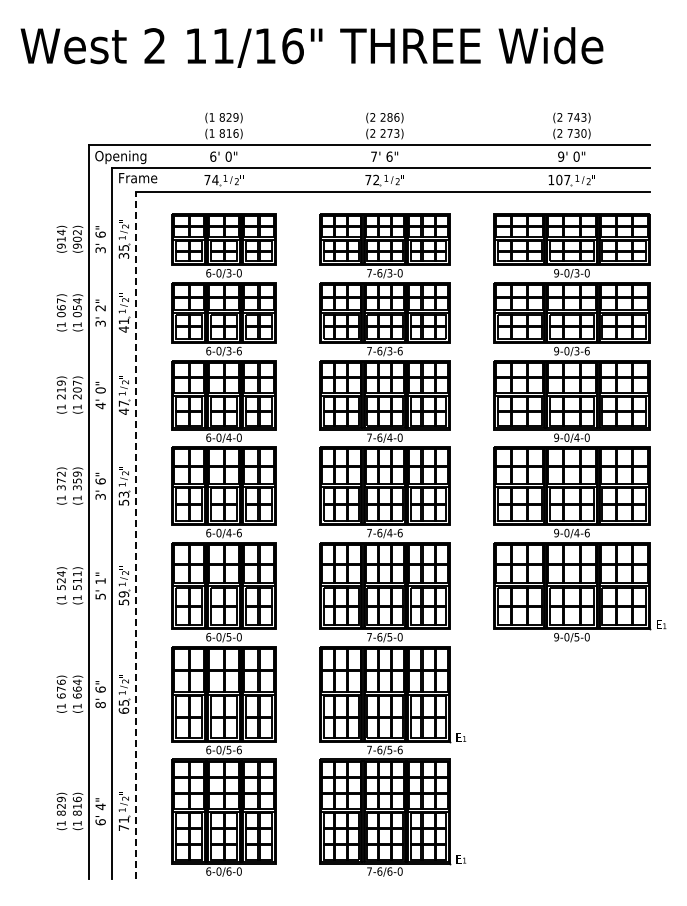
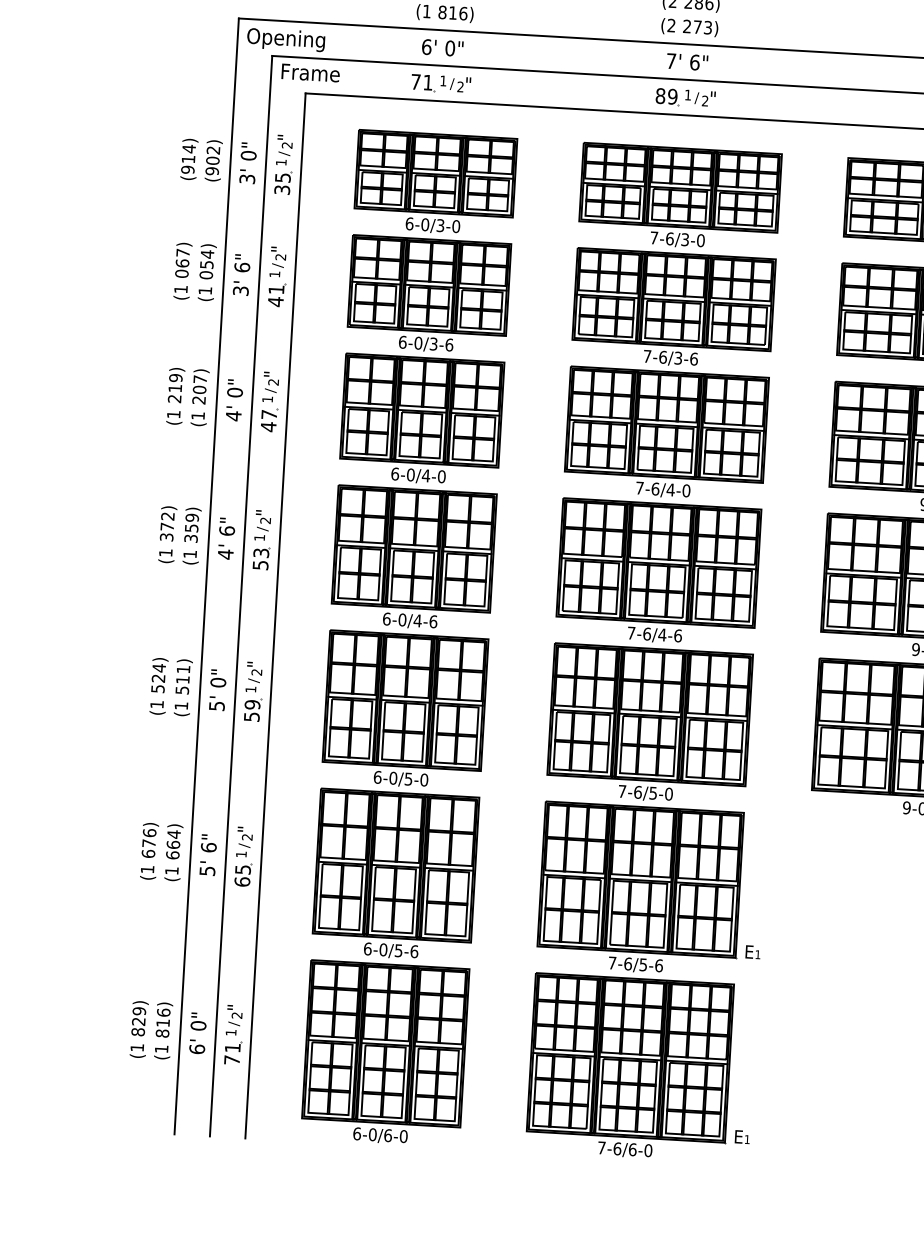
text: (372, 179) -> (666, 95), 72 -> 89
text: (215, 180) -> (428, 83), 74 -> 71
text: (100, 234) -> (248, 155), 6" -> 0"
text: (100, 308) -> (241, 267), 2" -> 6"
text: (100, 496) -> (225, 553), 3' -> 4'
line: (135, 535) -> (275, 616), dashed -> solid
text: (100, 581) -> (218, 683), 1" -> 0"
text: (100, 705) -> (207, 871), 8' -> 5'
text: (100, 806) -> (198, 1025), 4" -> 0"

